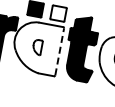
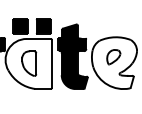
fill: (58, 13) -> (43, 26), added
part: (37, 47) -> (29, 63), size x1.67
line: (59, 51) -> (51, 63), dashed -> solid

